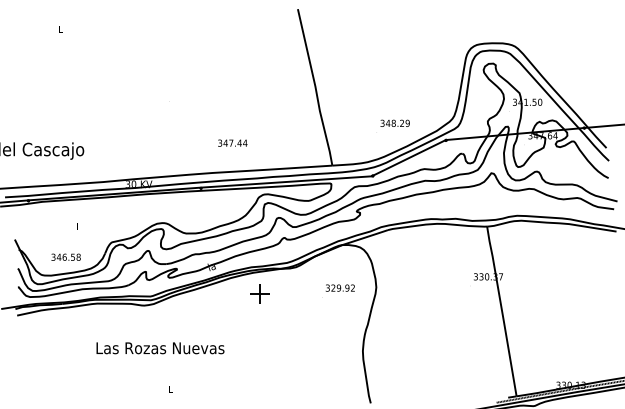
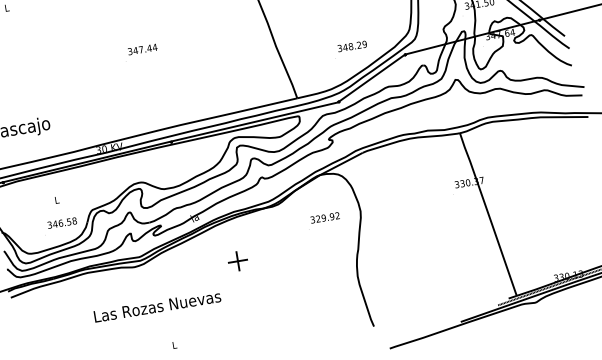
text: (232, 142) -> (142, 48), moved
text: (65, 256) -> (61, 222), moved
part: (259, 293) -> (237, 261), moved

